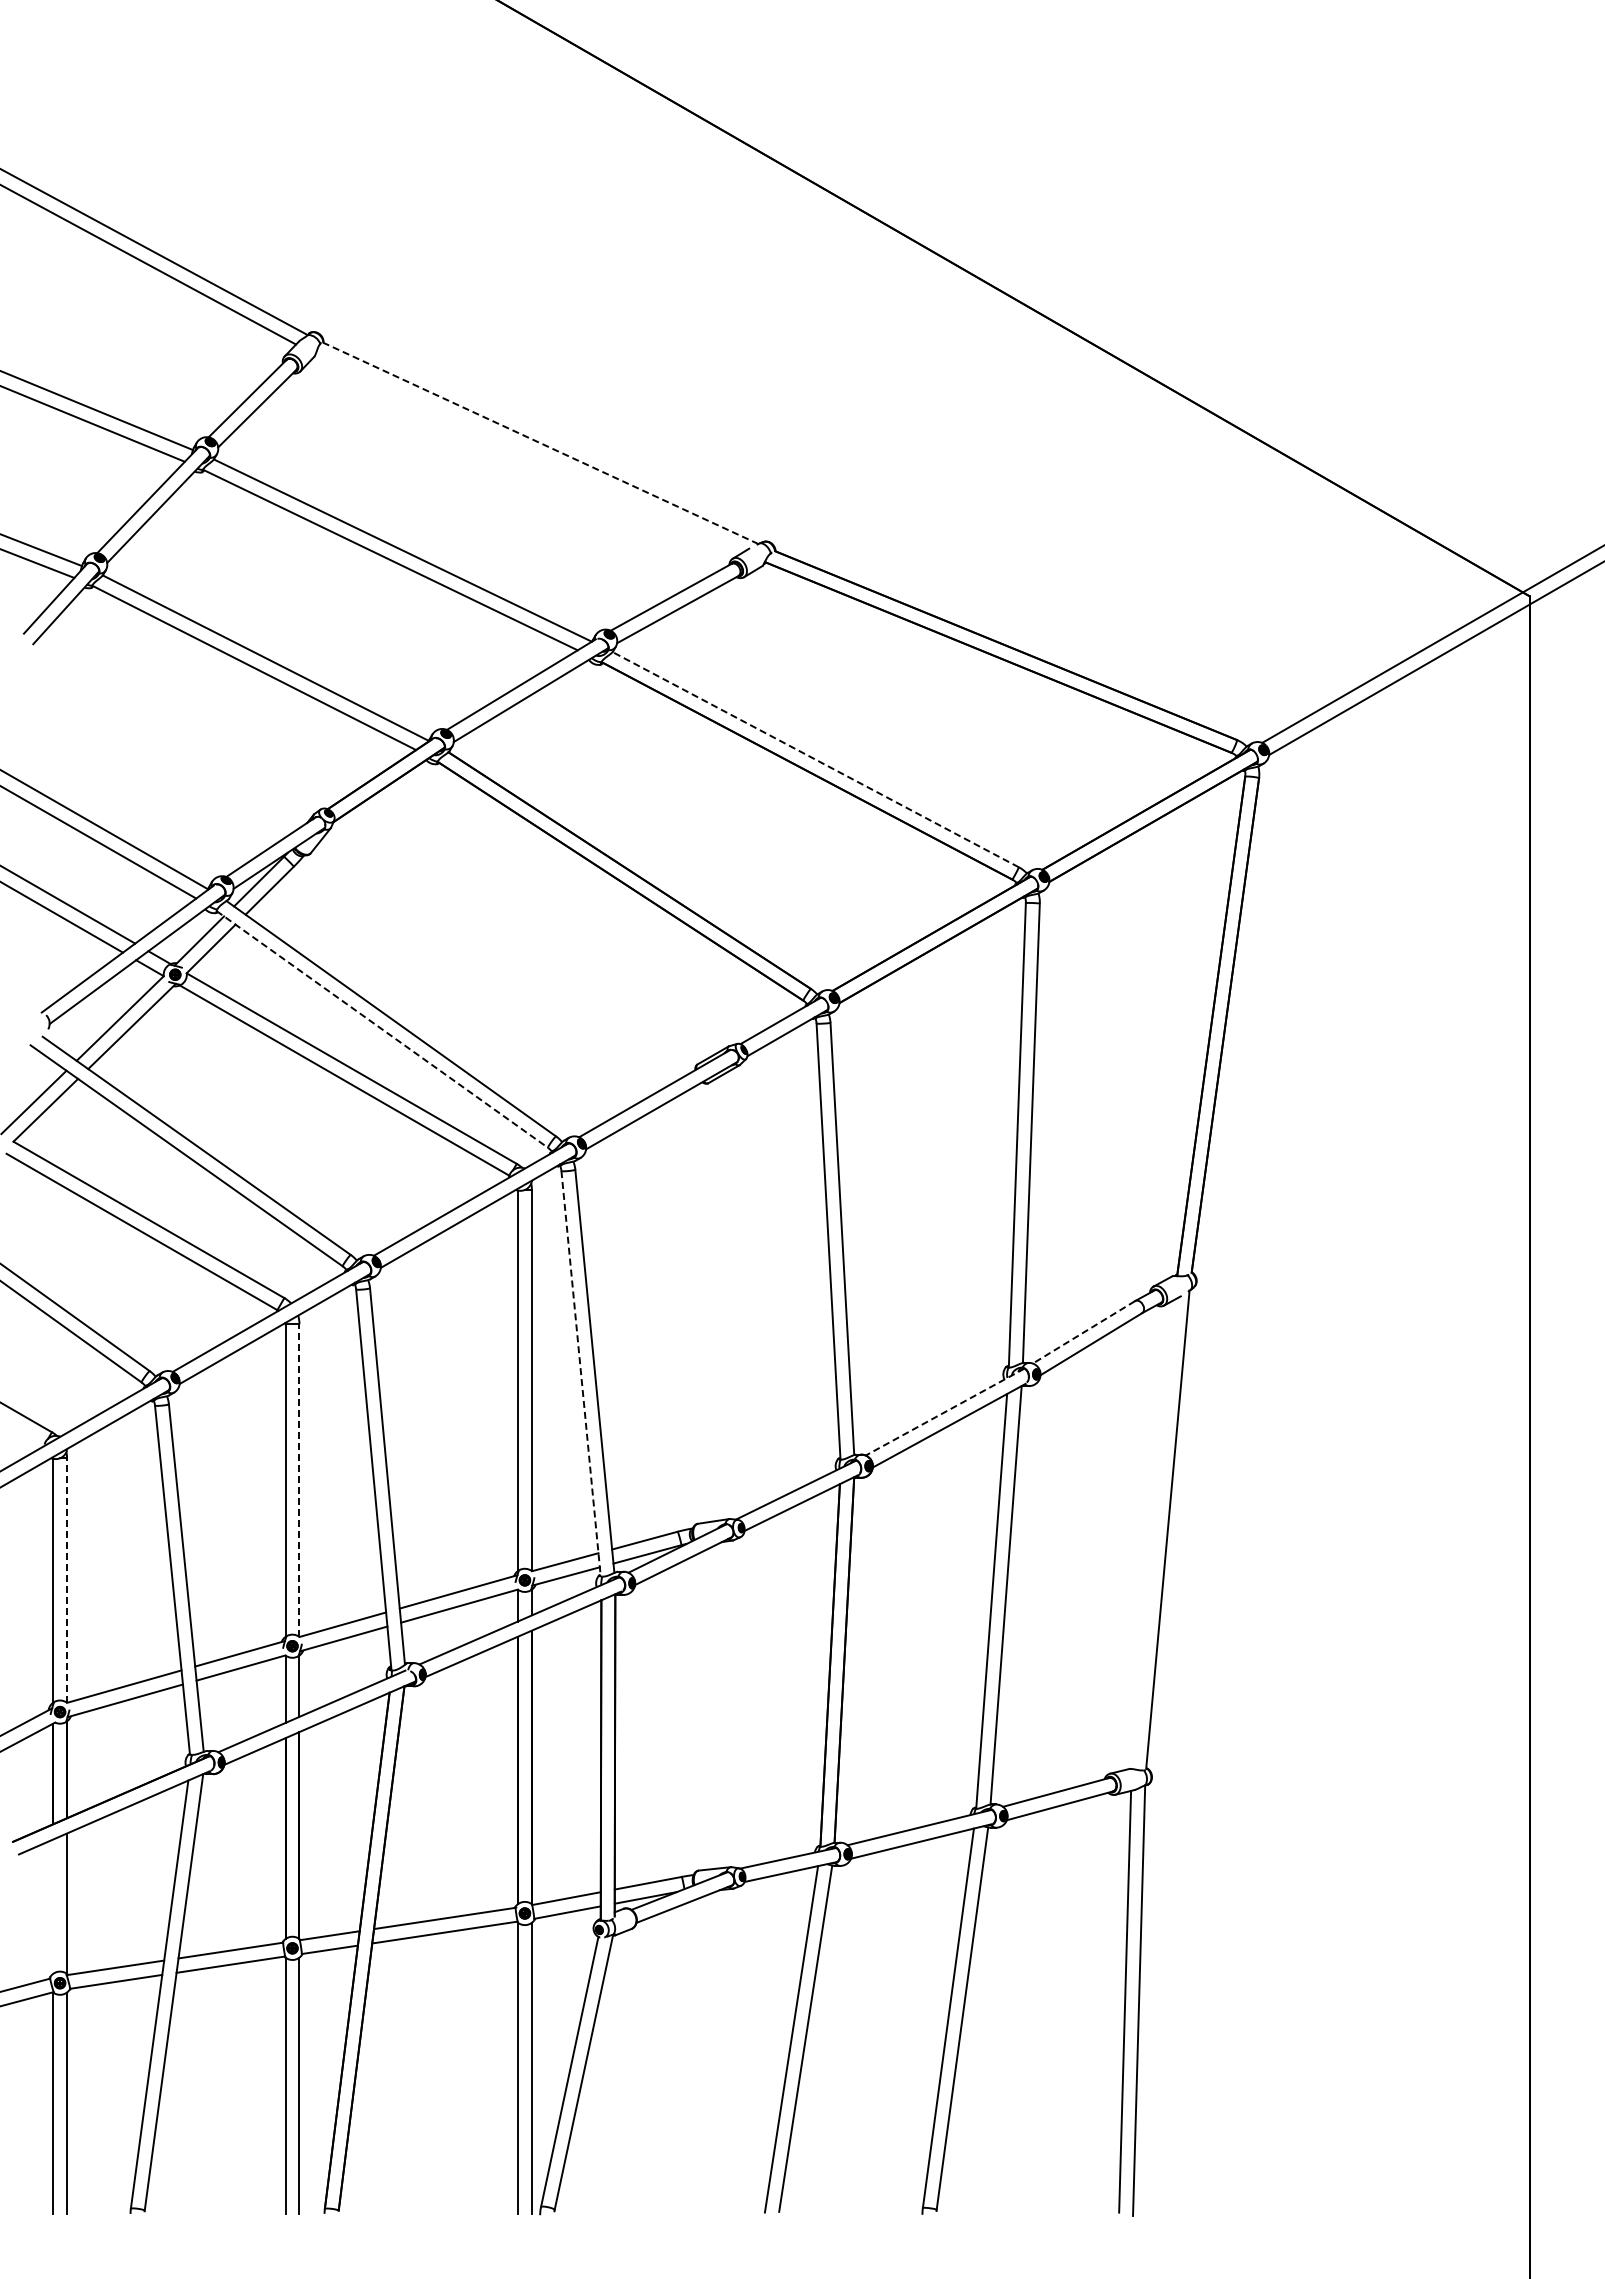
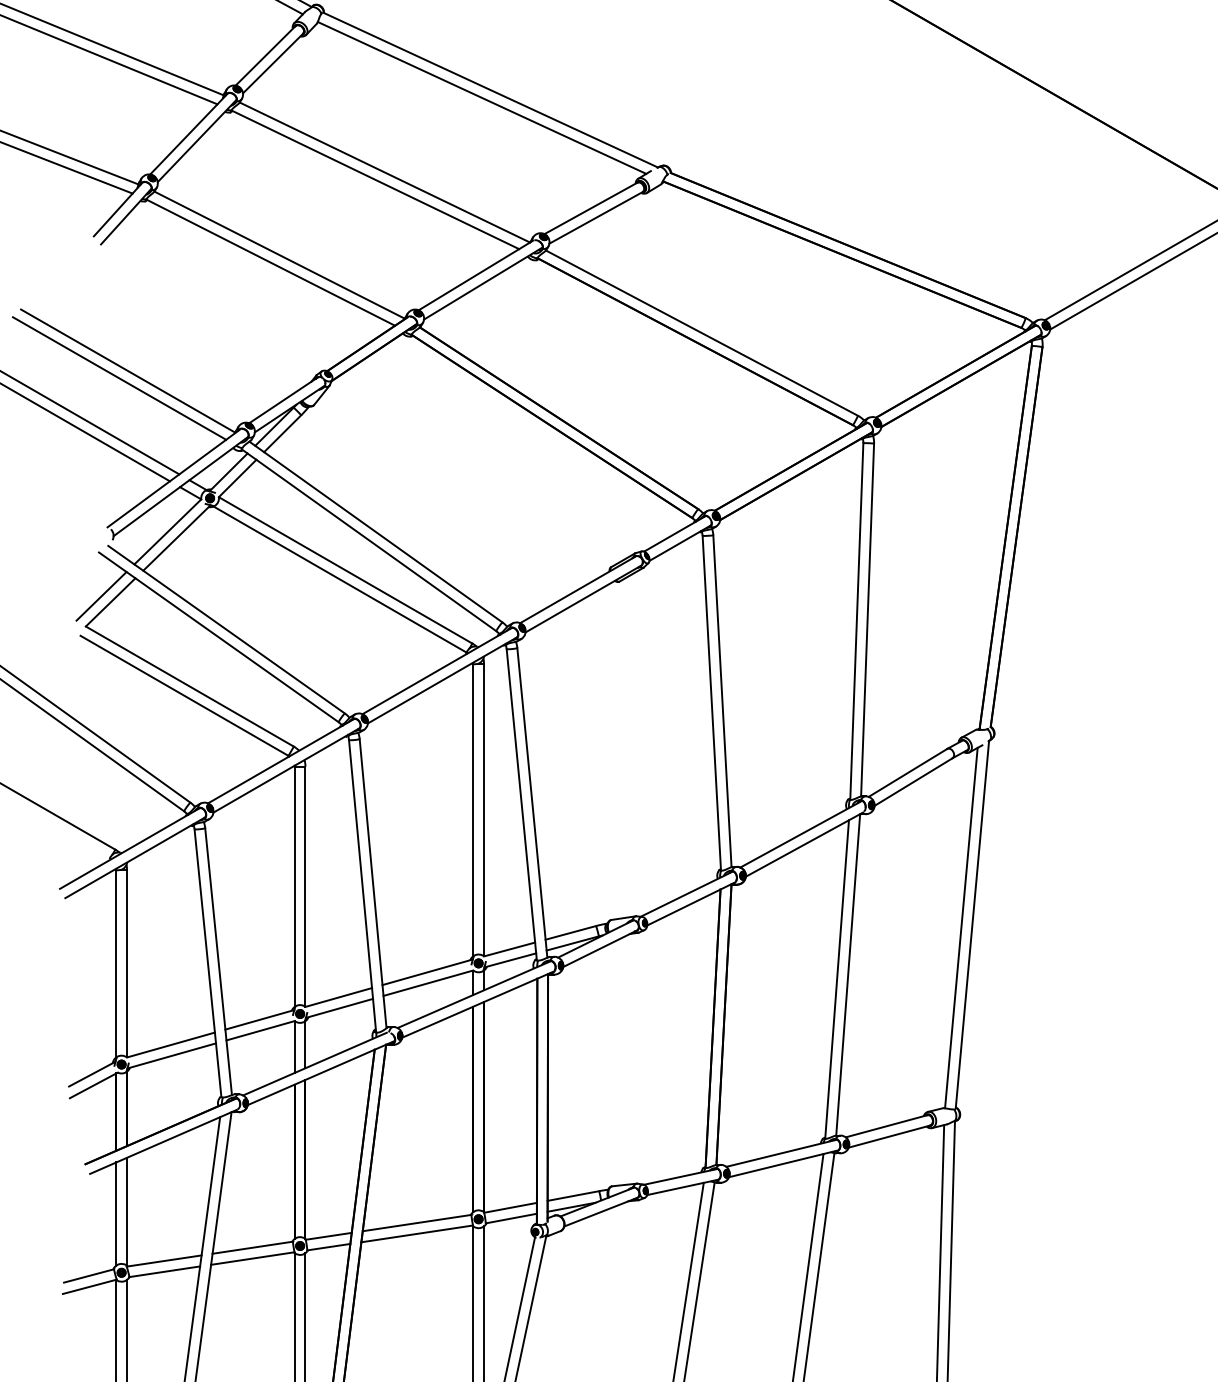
line: (540, 443) -> (490, 90), dashed -> solid
line: (529, 453) -> (482, 97), added
line: (815, 759) -> (701, 332), dashed -> solid
line: (382, 1029) -> (369, 540), dashed -> solid
line: (1083, 1332) -> (907, 773), dashed -> solid
line: (581, 1373) -> (522, 804), dashed -> solid
line: (944, 1412) -> (800, 834), dashed -> solid
line: (299, 1480) -> (305, 886), dashed -> solid
line: (1153, 1534) -> (961, 928), added
line: (67, 1580) -> (127, 963), dashed -> solid
line: (53, 1906) -> (116, 1213), added

